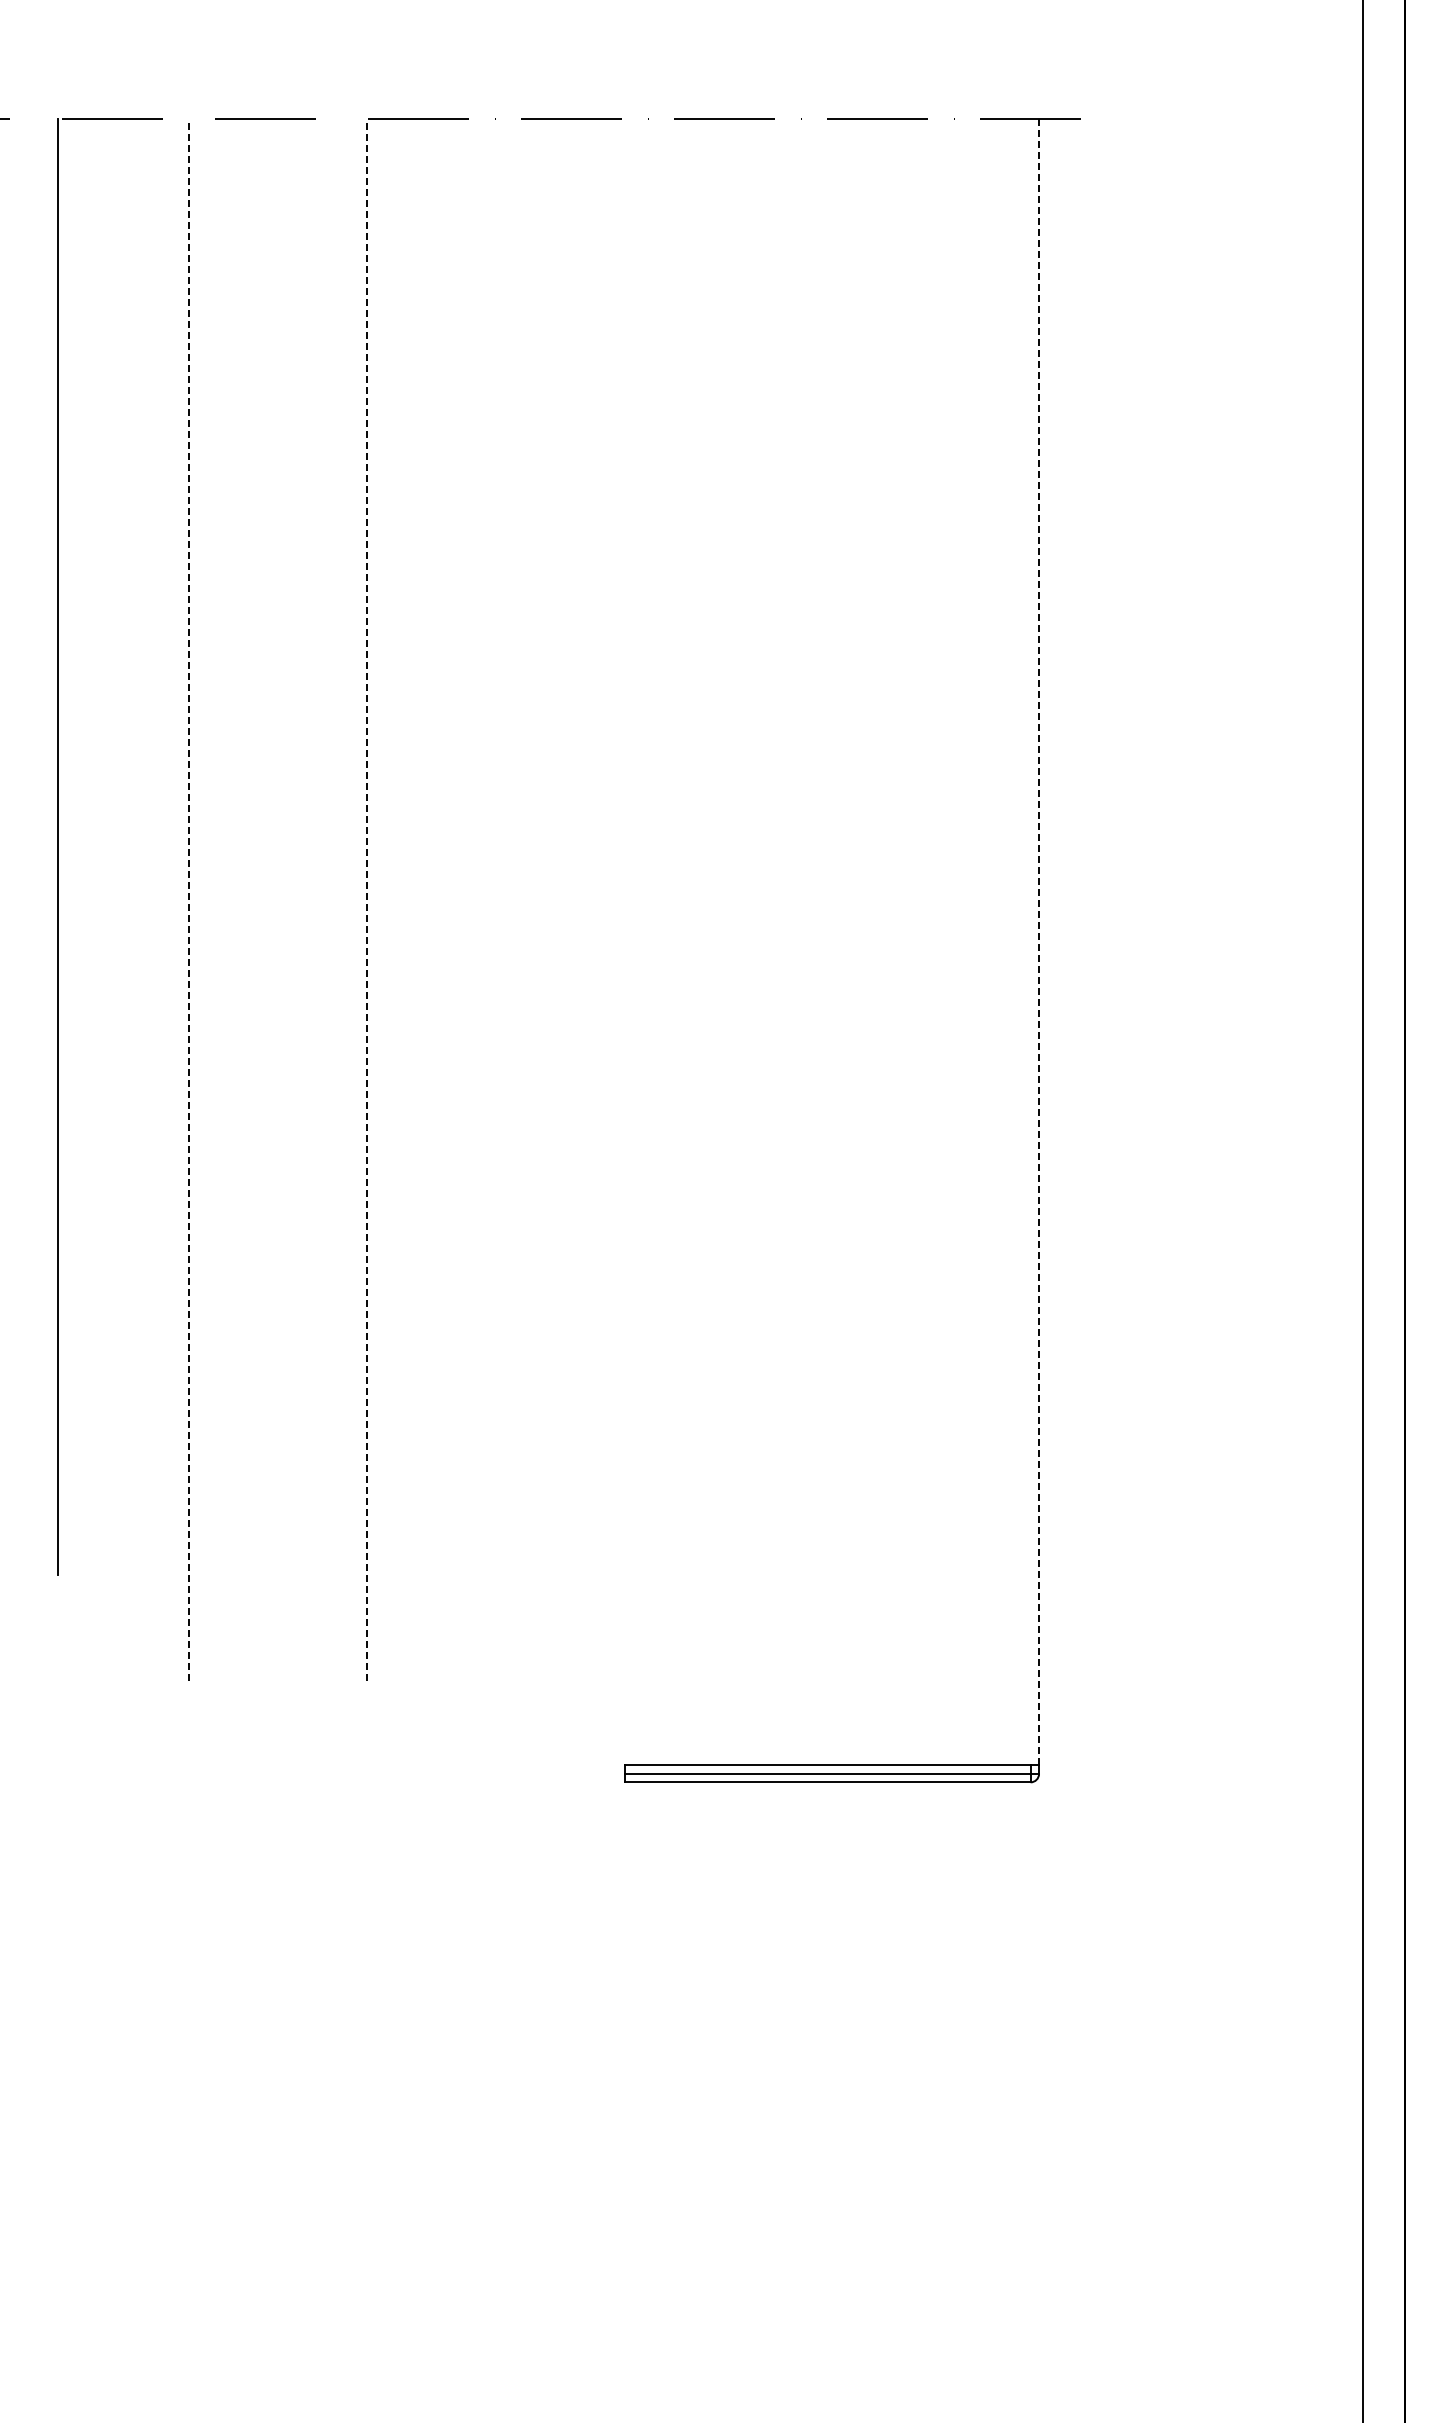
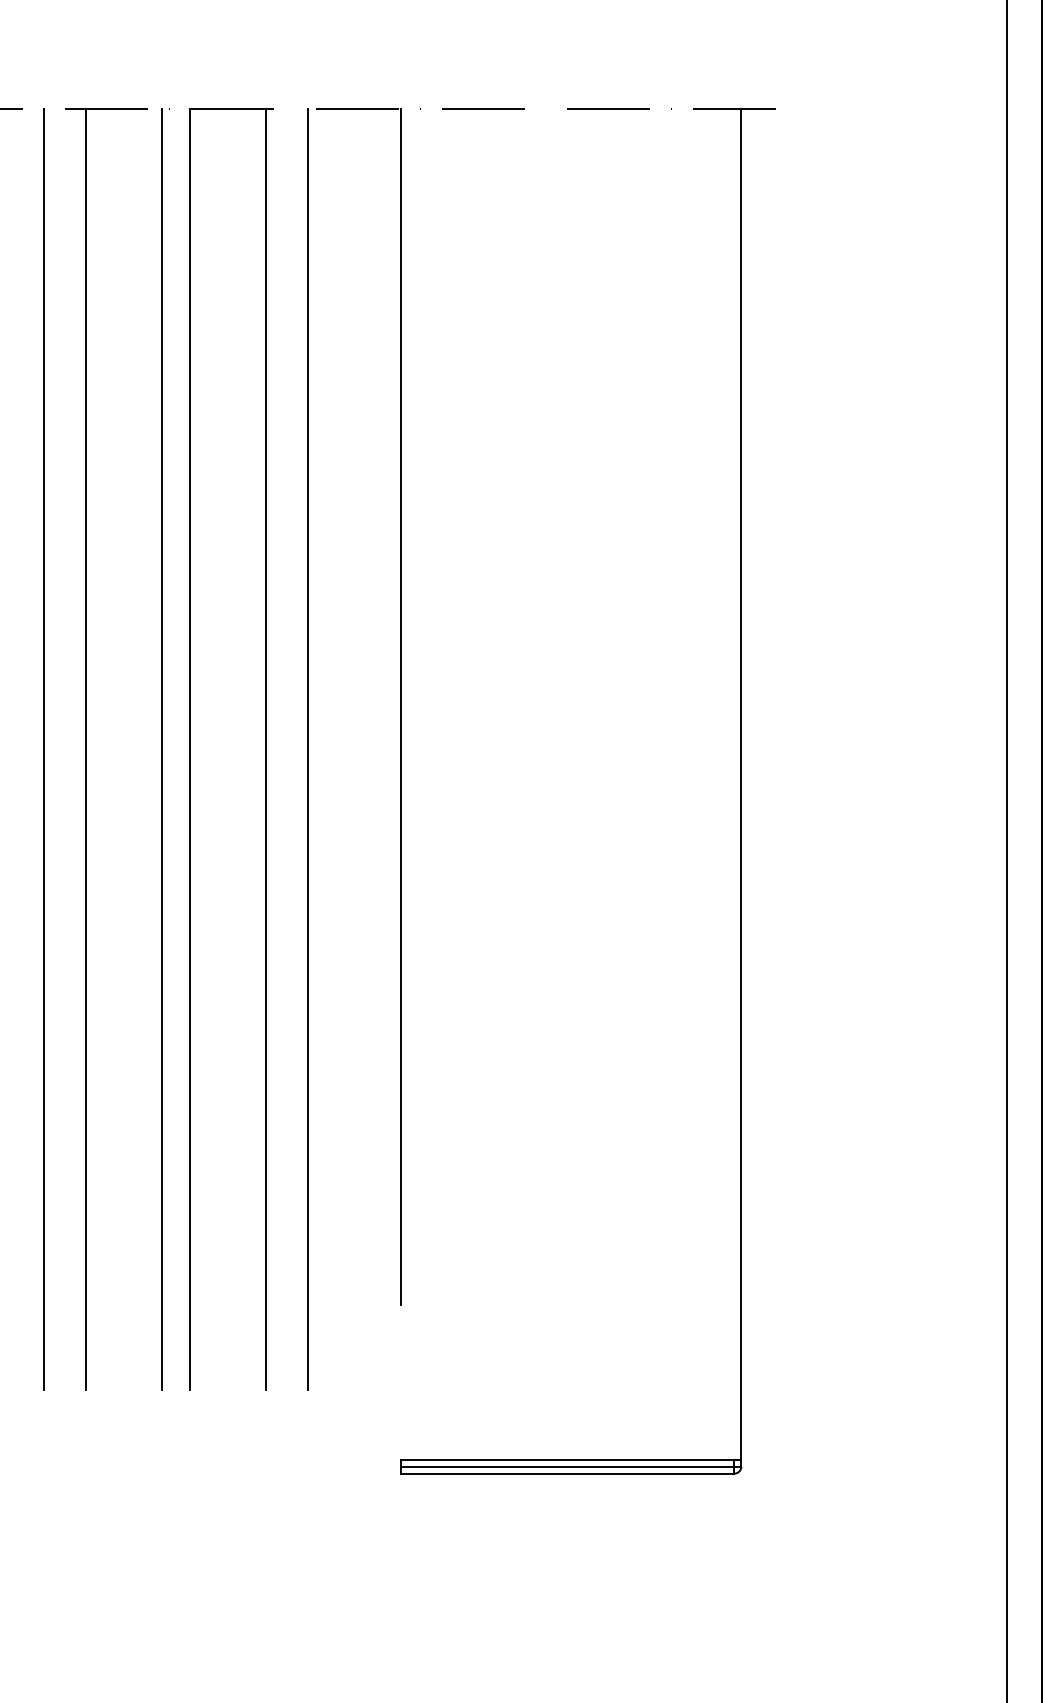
line: (624, 847) -> (401, 706), added
line: (240, 899) -> (85, 749), added
line: (333, 899) -> (162, 749), added
line: (459, 899) -> (265, 749), added
line: (510, 899) -> (307, 749), added
line: (189, 900) -> (44, 749), dashed -> solid
line: (366, 900) -> (189, 749), dashed -> solid
line: (1039, 942) -> (741, 784), dashed -> solid

